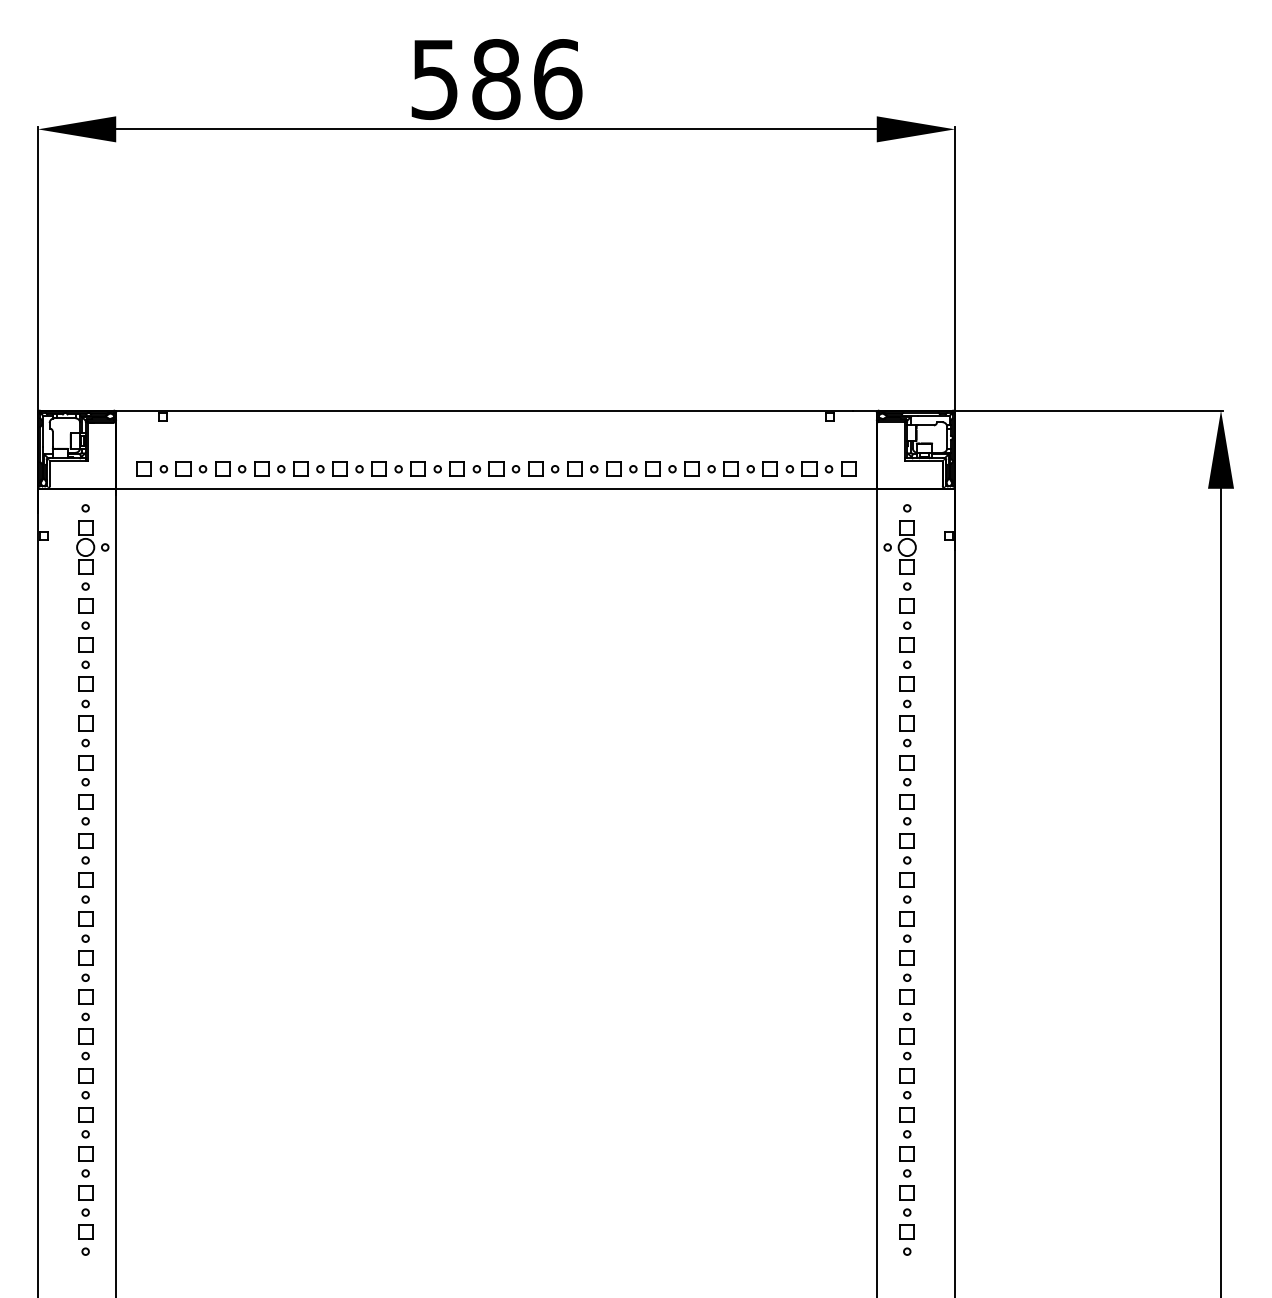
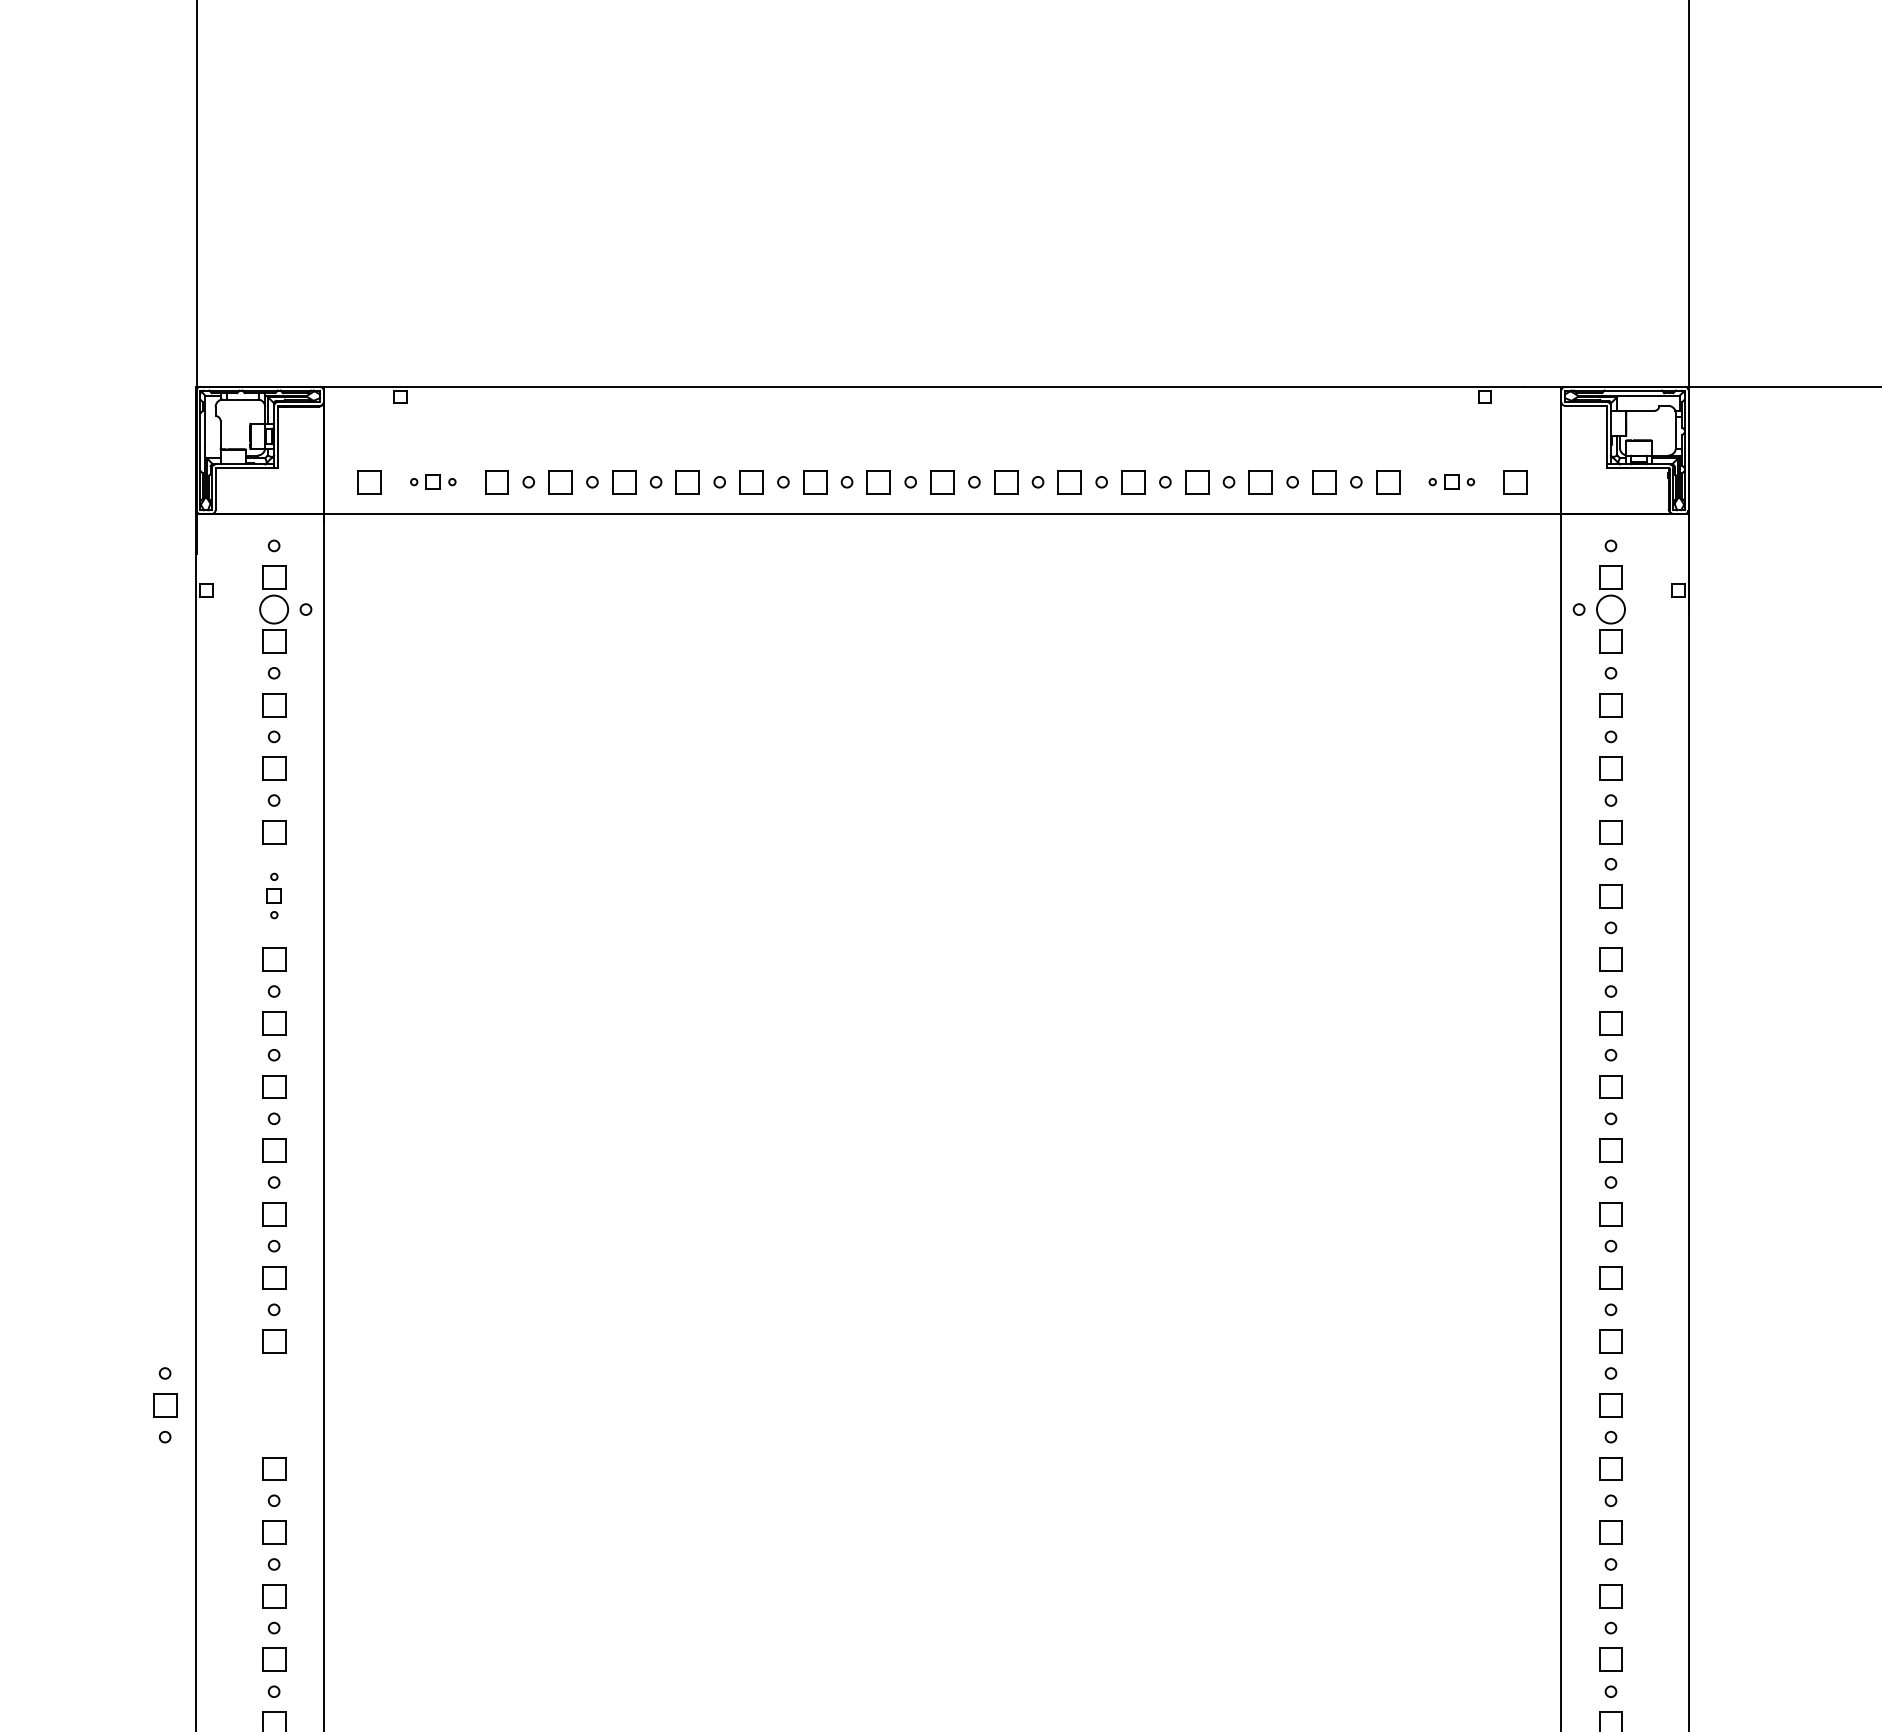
part: (183, 468) -> (433, 481), size x0.6
part: (809, 468) -> (1451, 481), size x0.6
part: (85, 723) -> (273, 896), size x0.6
part: (85, 1036) -> (164, 1405), moved

